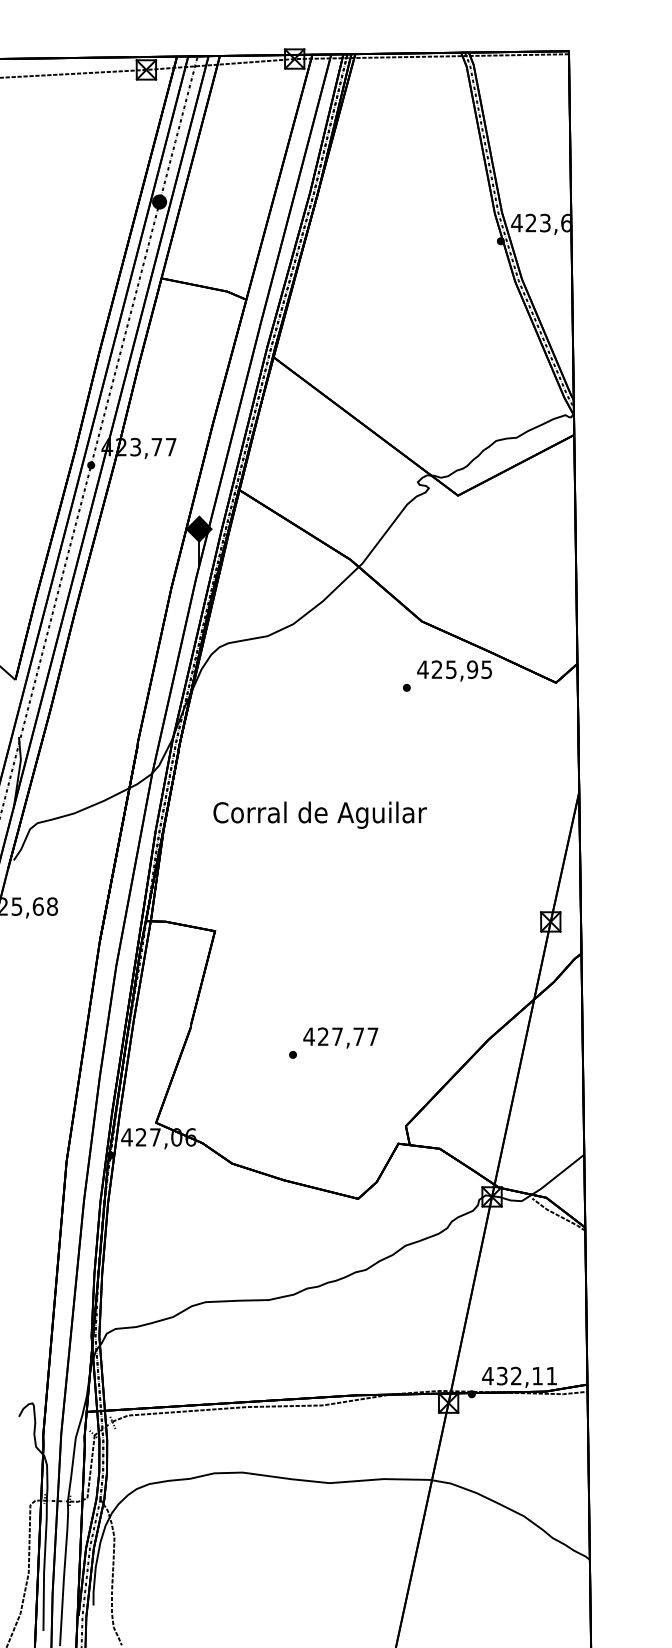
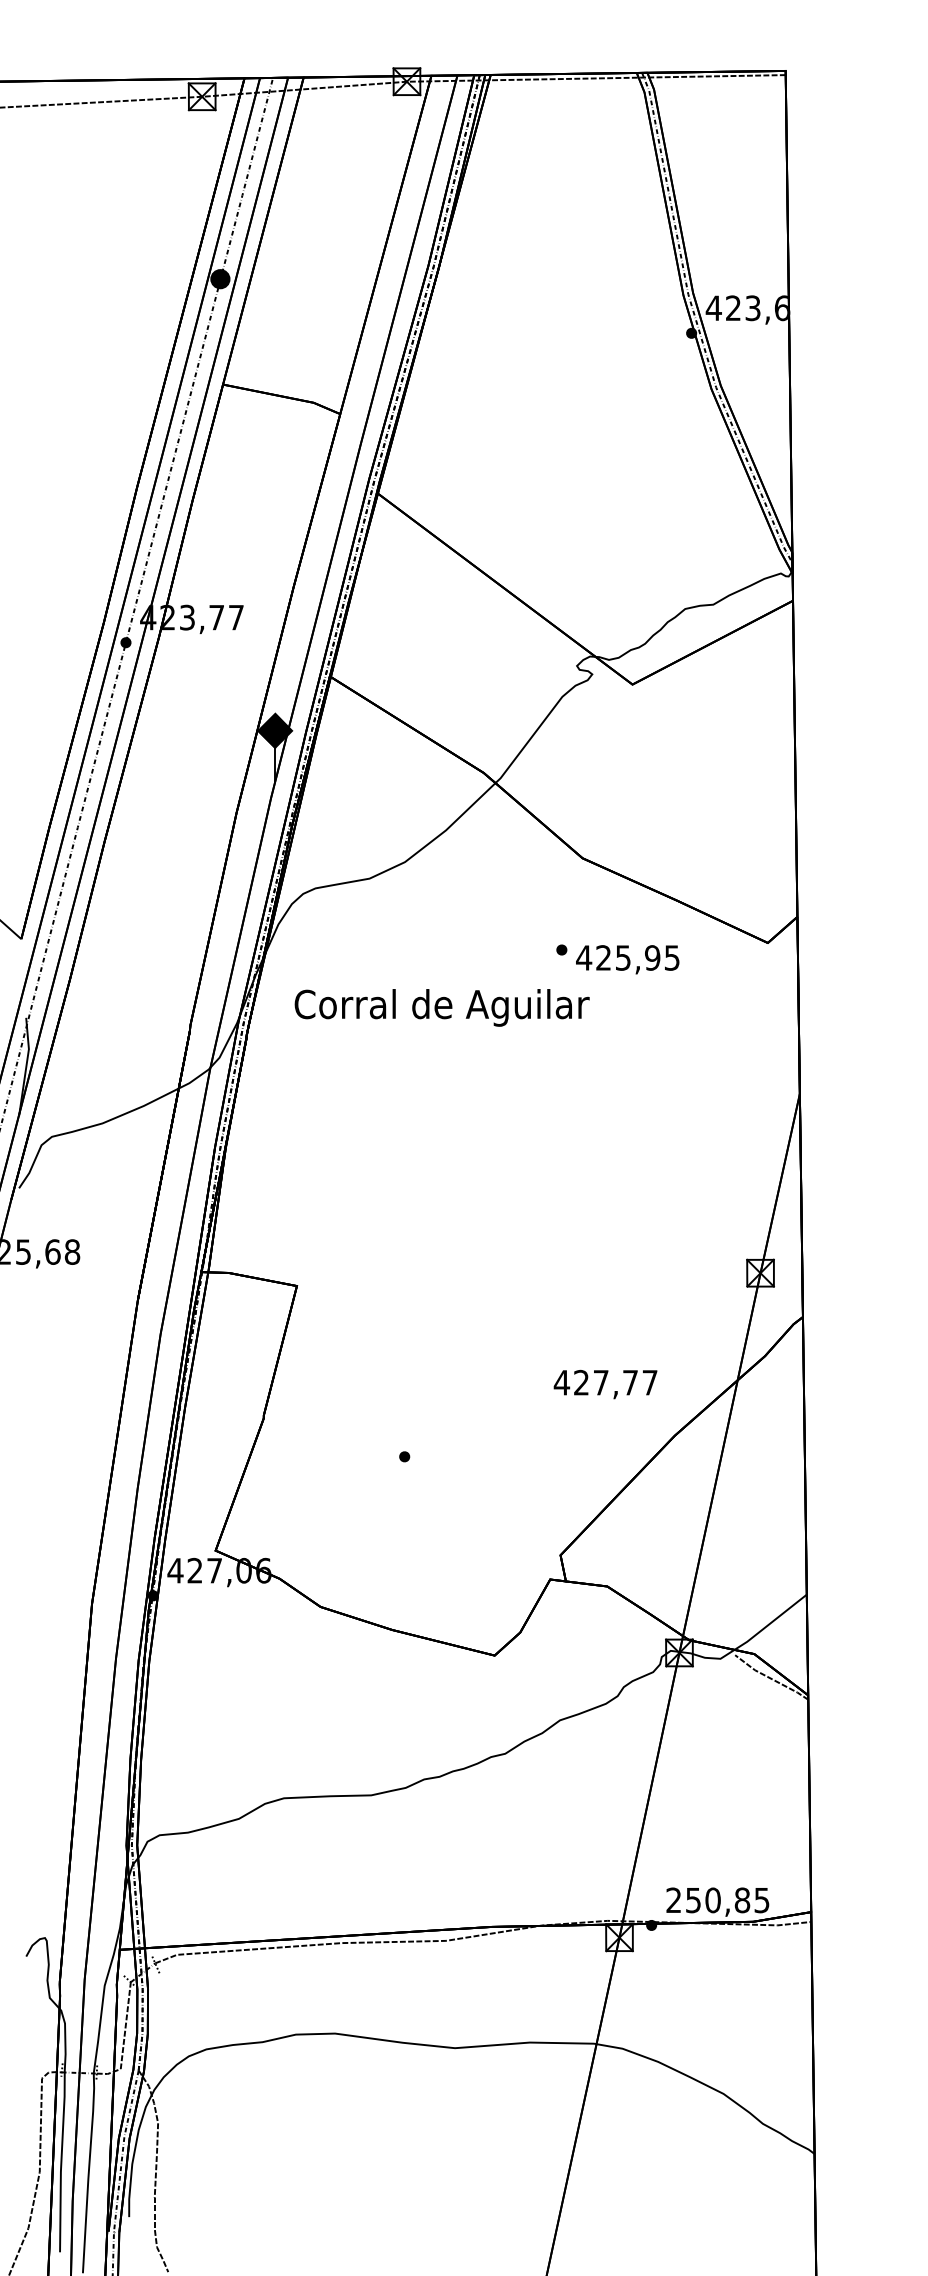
text: (454, 670) -> (627, 959), moved
text: (319, 814) -> (441, 1007), moved
text: (340, 1038) -> (605, 1384), moved
text: (519, 1376) -> (717, 1900), 432,11 -> 250,85

